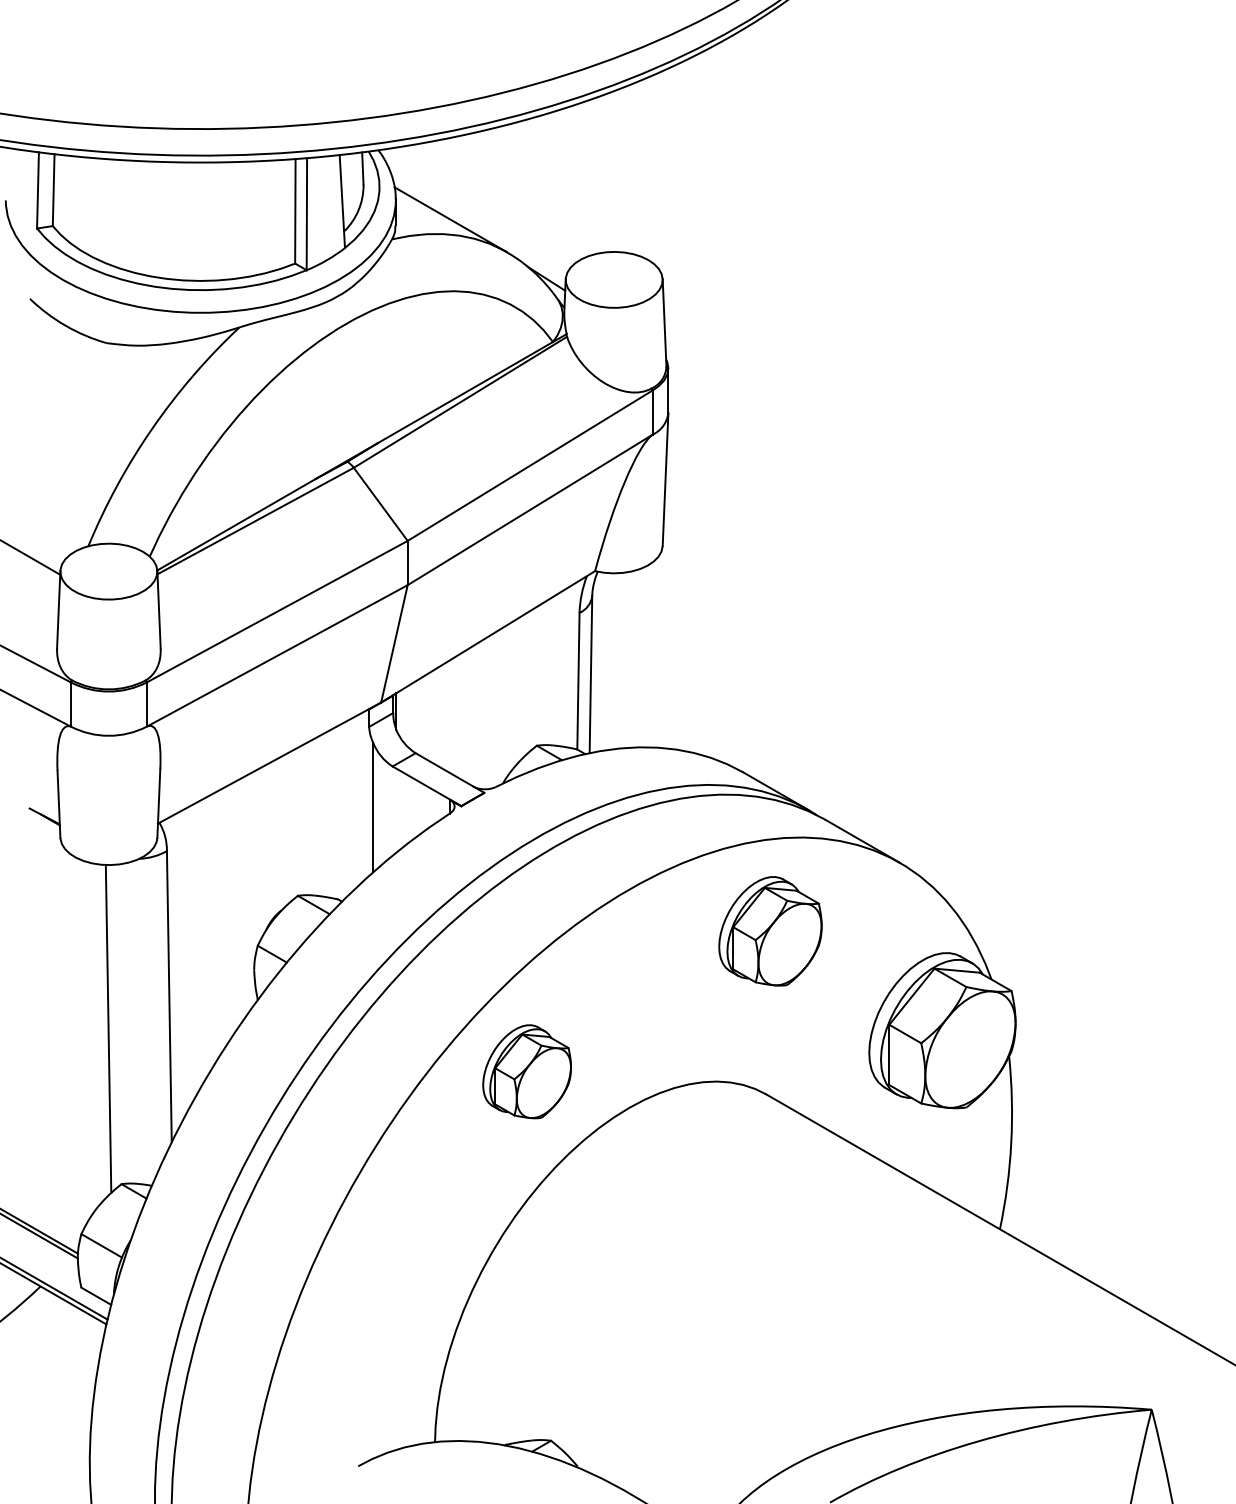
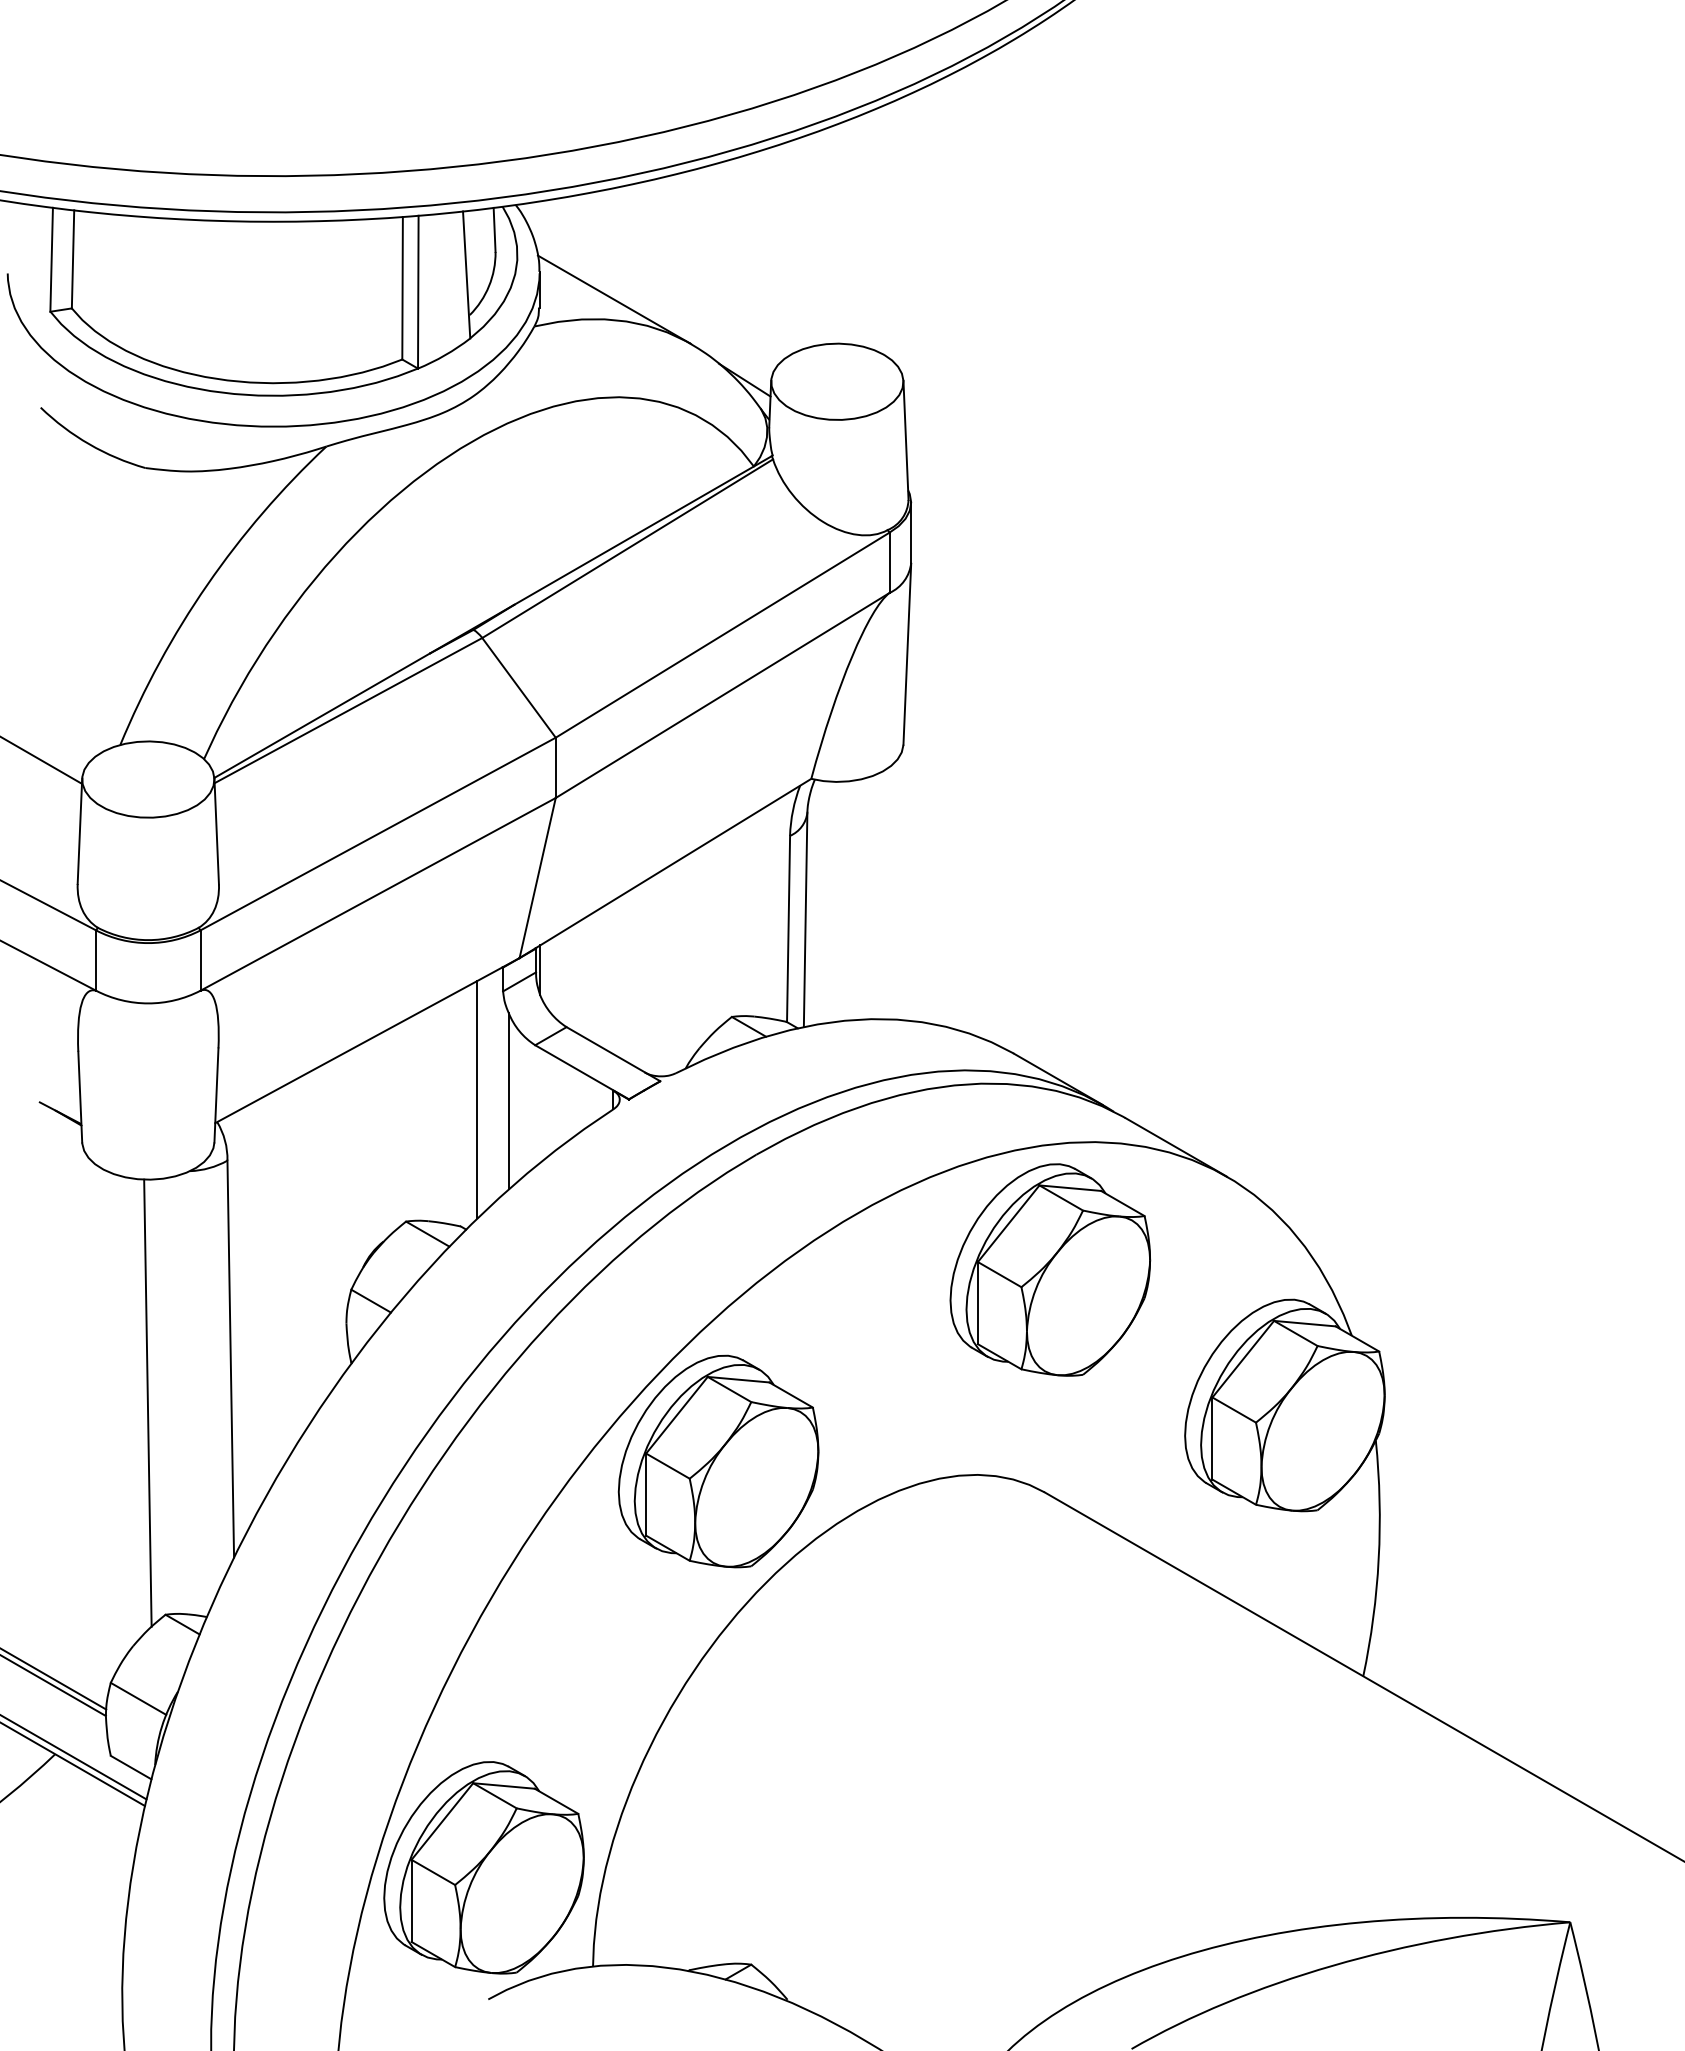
line: (350, 806) -> (477, 1099), added
part: (770, 930) -> (1050, 1269), size x1.43
part: (527, 1071) -> (718, 1461), size x1.67
part: (354, 1369) -> (483, 1867), added

